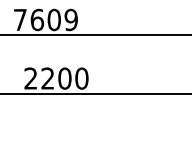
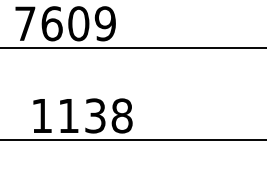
text: (56, 78) -> (82, 115), 2200 -> 1138

